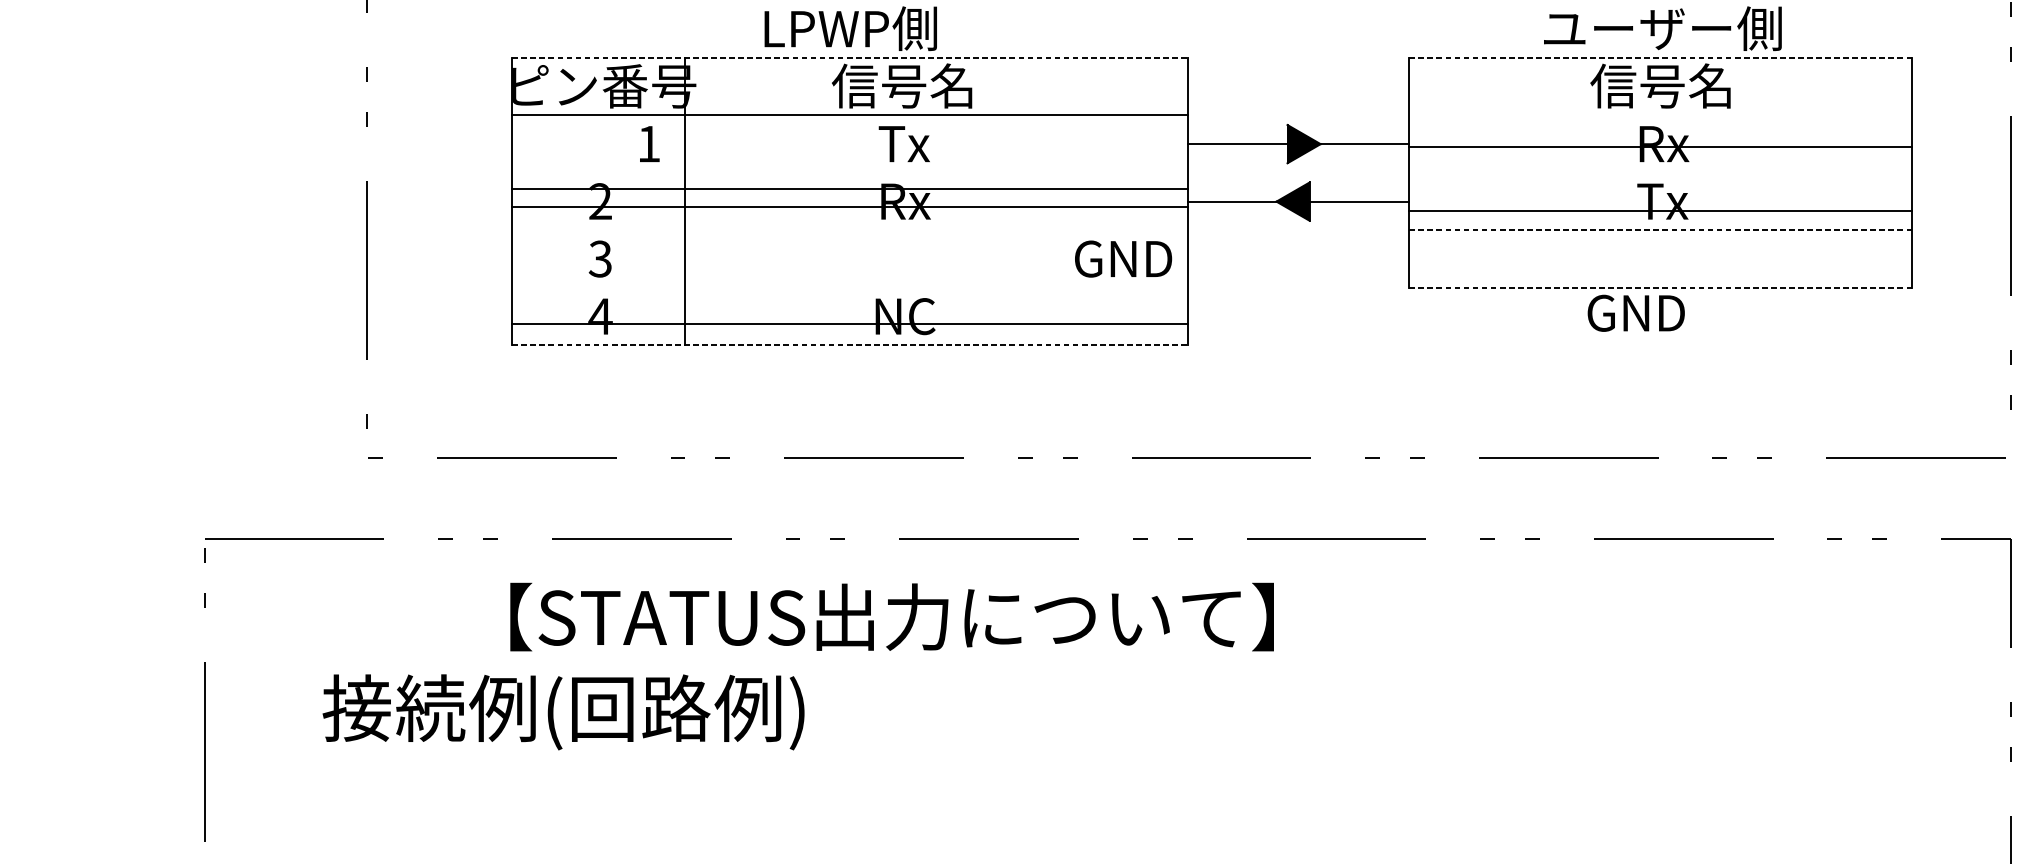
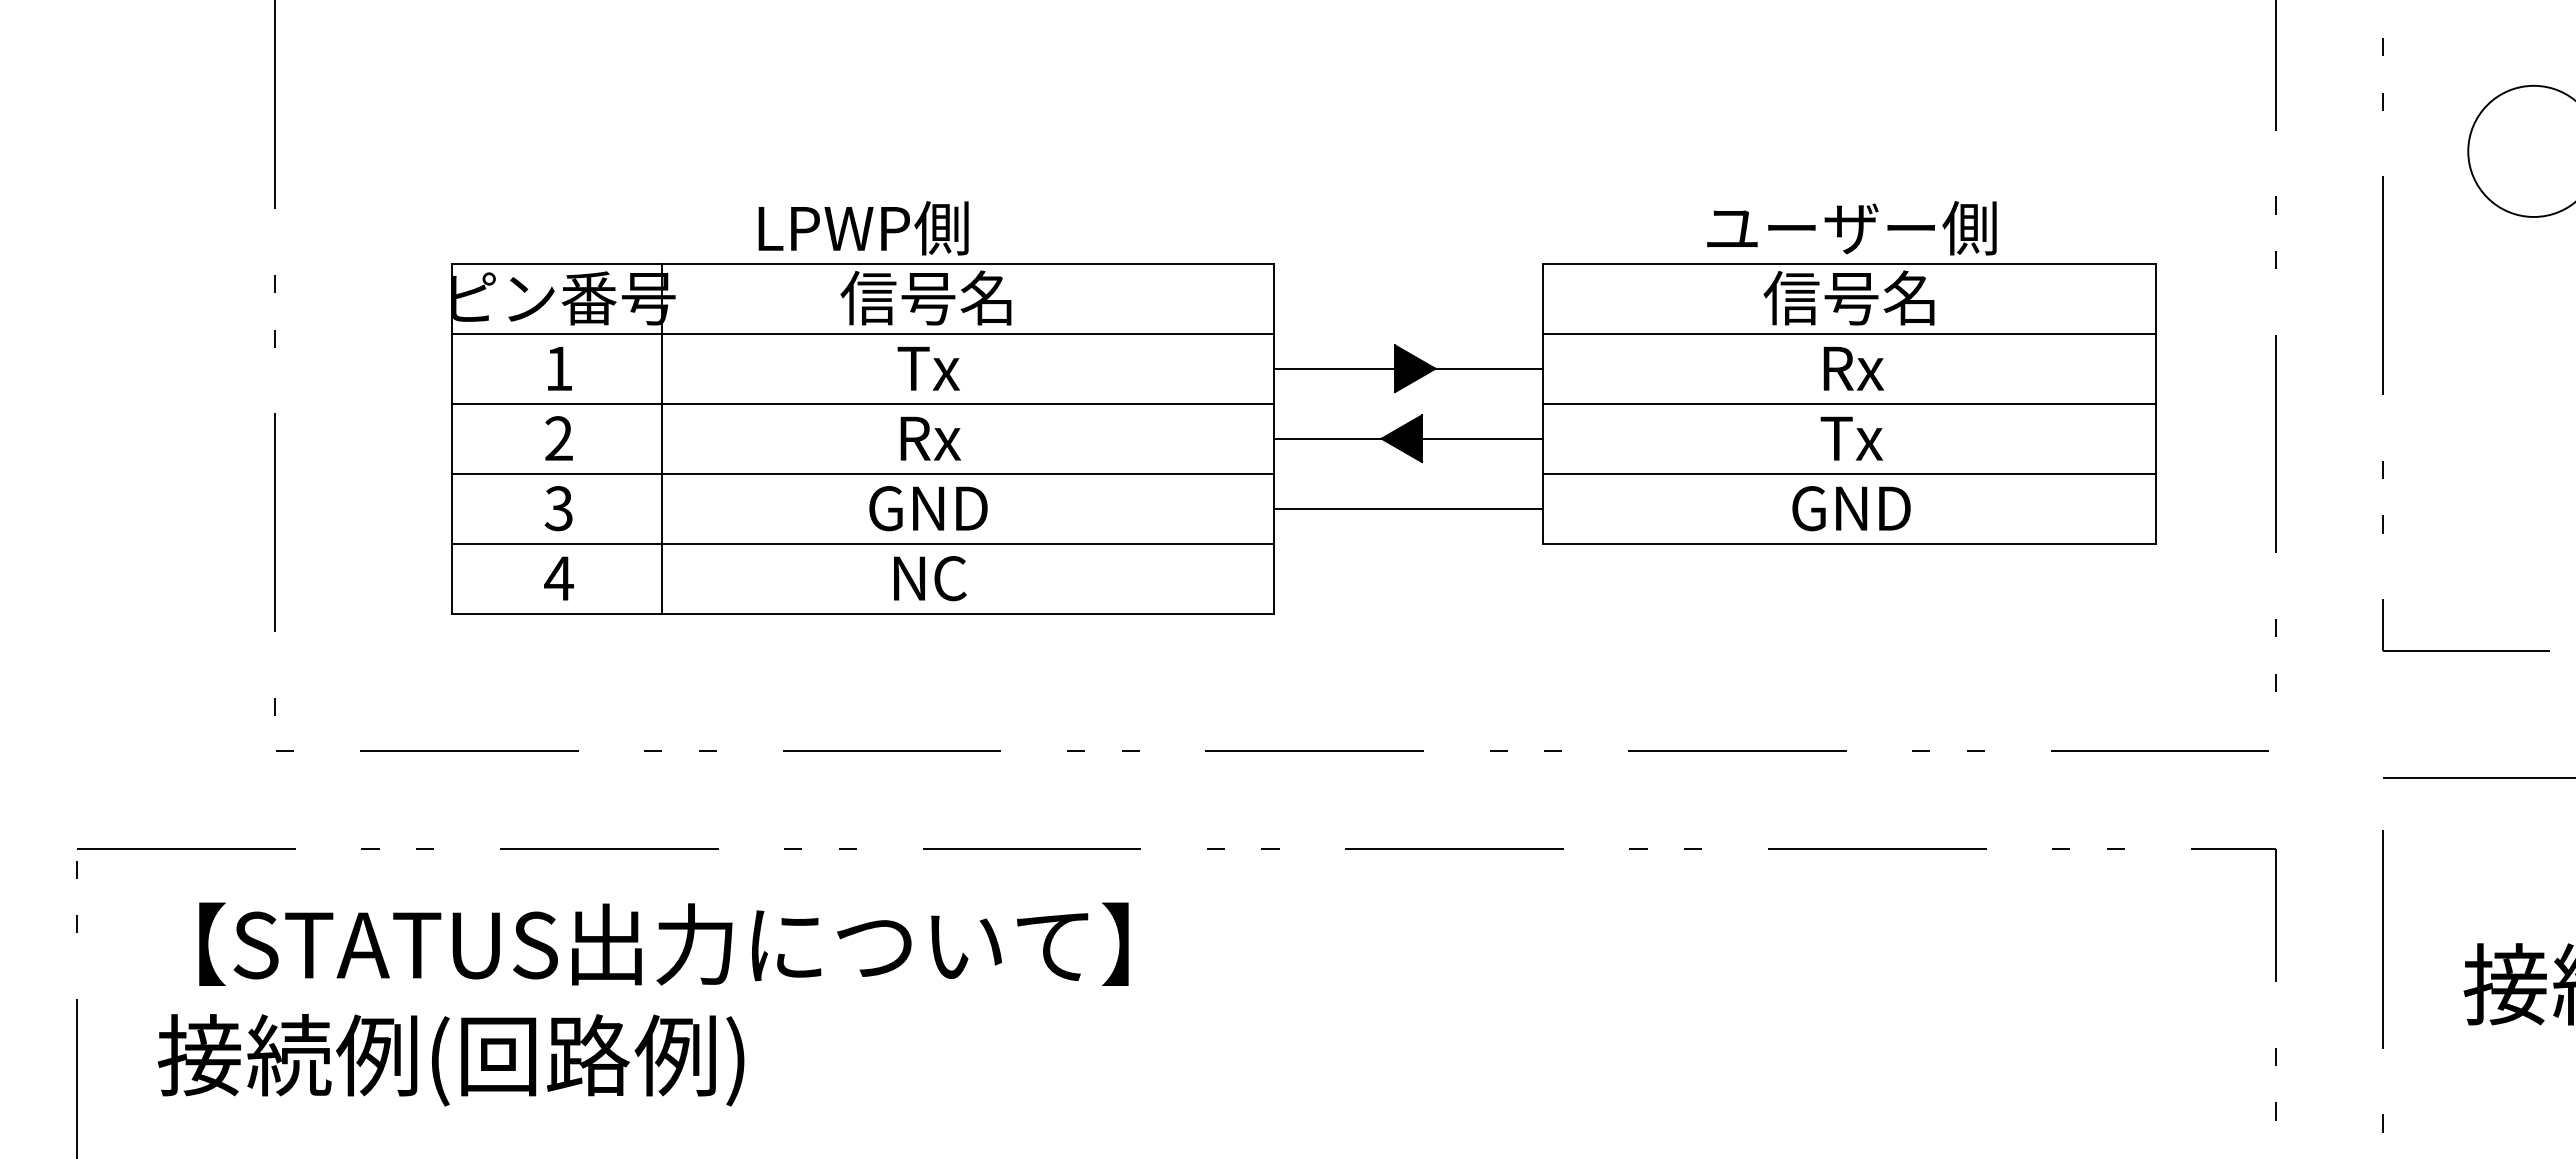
line: (849, 57) -> (862, 263), dashed -> solid
line: (1660, 57) -> (1849, 263), dashed -> solid
text: (649, 143) -> (559, 368), moved
line: (1660, 146) -> (1849, 333), moved
line: (849, 189) -> (862, 473), moved
line: (849, 206) -> (862, 403), moved
line: (1660, 210) -> (1849, 403), moved
line: (1660, 230) -> (1849, 473), dashed -> solid
text: (1123, 258) -> (928, 508), moved
line: (1298, 258) -> (1408, 508), added
line: (1660, 287) -> (1849, 543), dashed -> solid
text: (1636, 313) -> (1851, 508), moved
line: (849, 323) -> (862, 543), moved
line: (849, 345) -> (862, 613), dashed -> solid
text: (891, 616) -> (663, 943), moved
text: (563, 712) -> (450, 1060), moved

